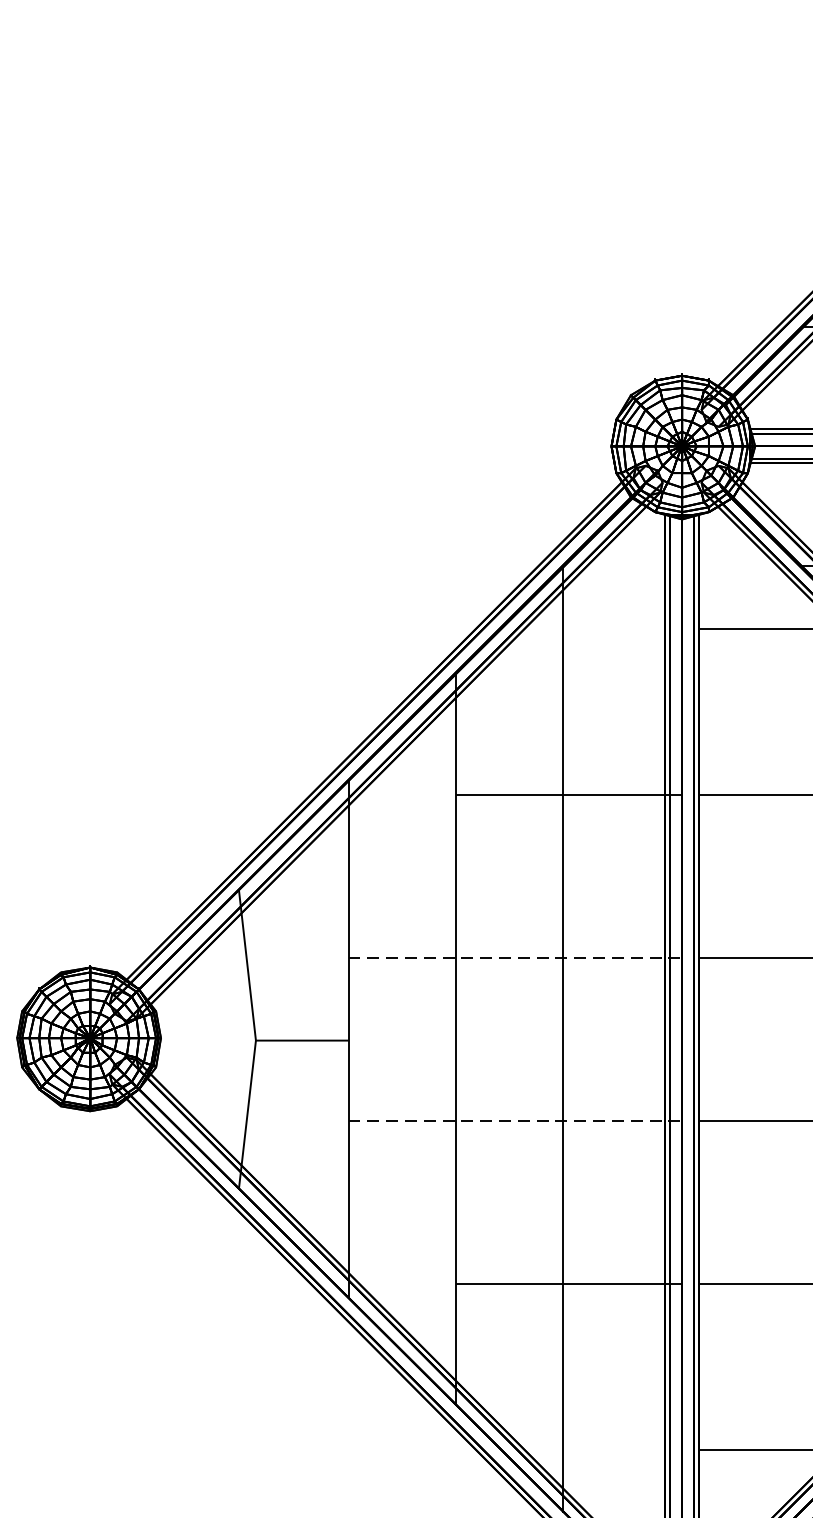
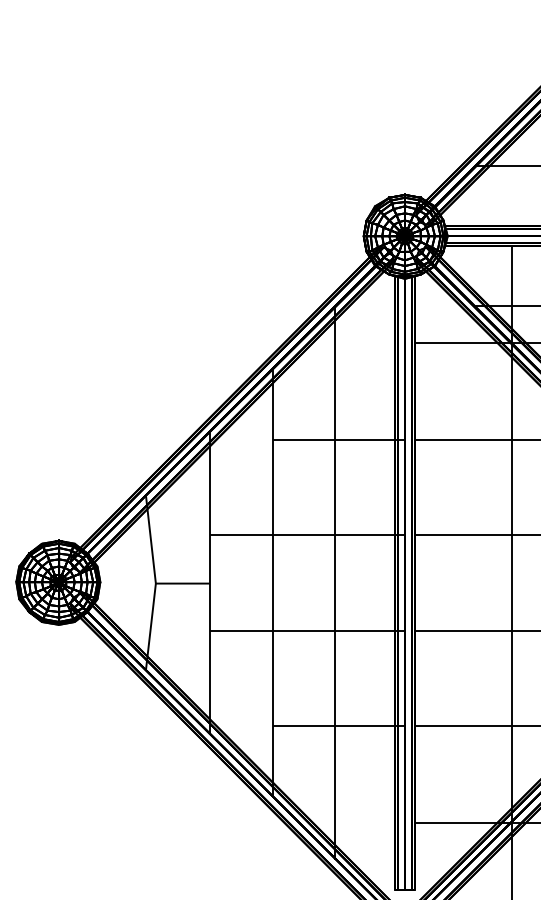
line: (515, 958) -> (307, 535), dashed -> solid
line: (515, 1120) -> (307, 630), dashed -> solid

